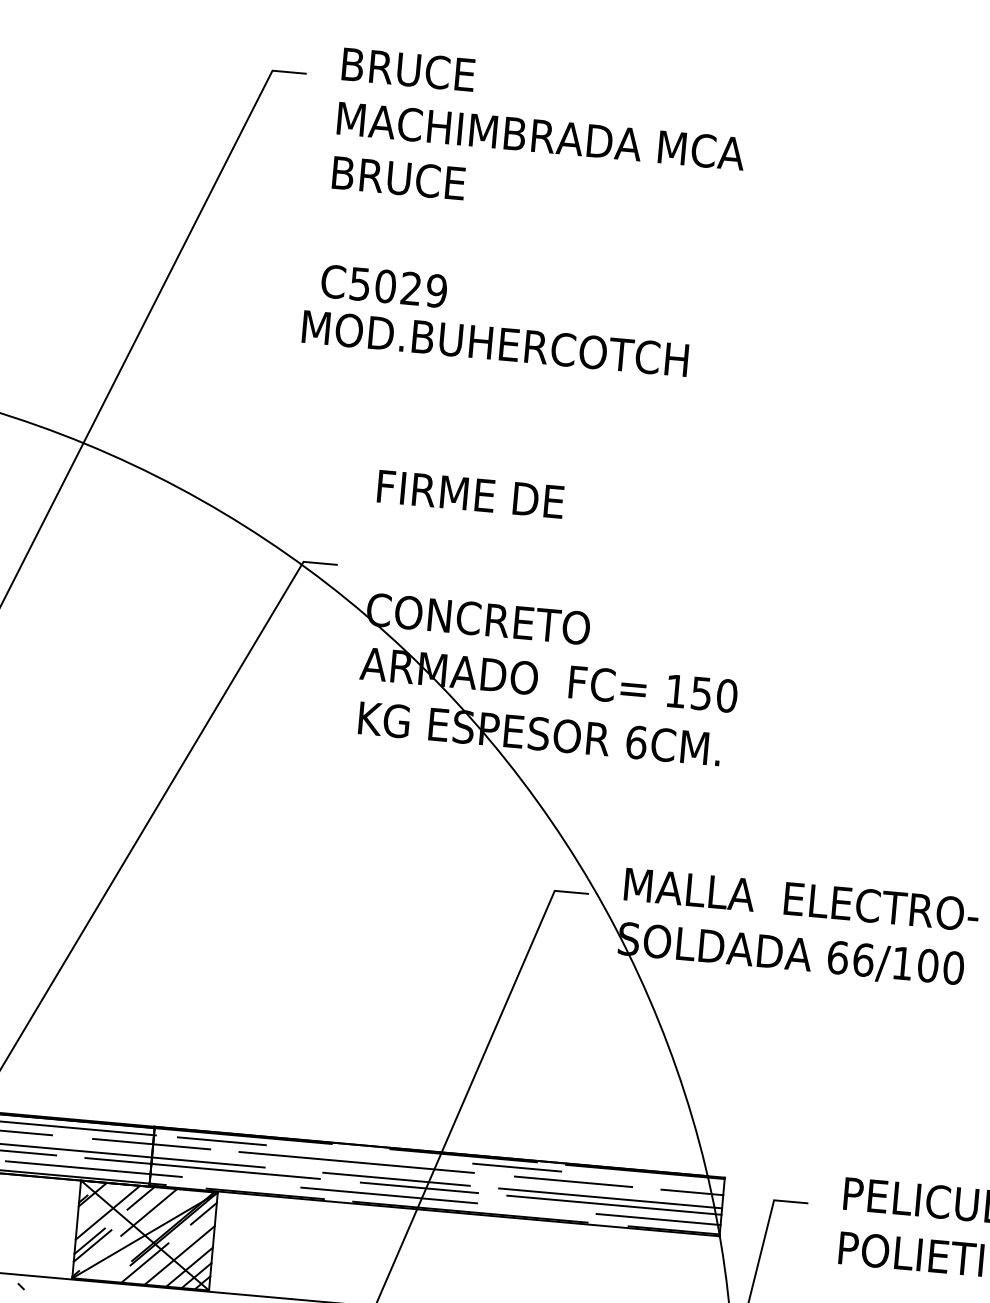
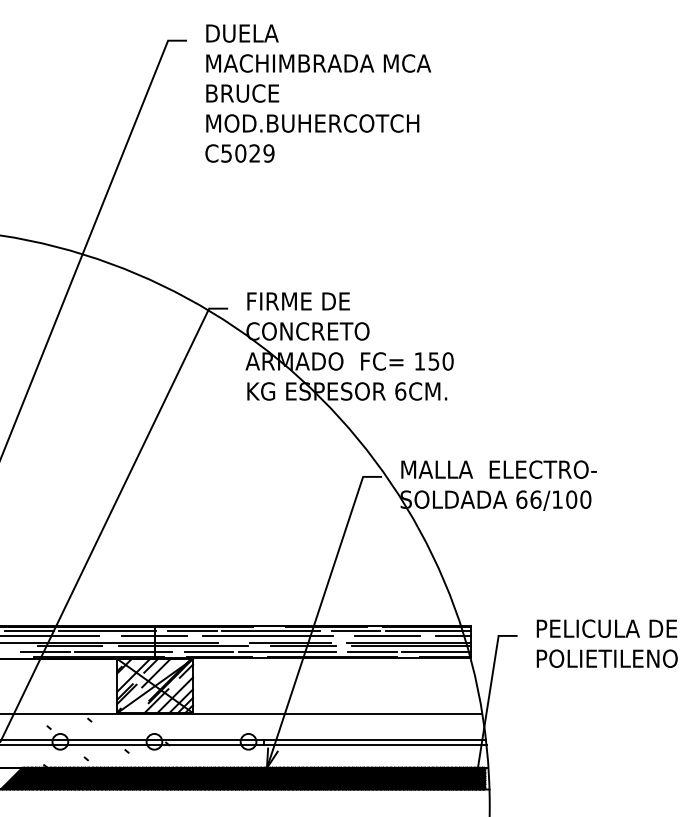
text: (410, 69) -> (243, 33), BRUCE -> DUELA
text: (494, 343) -> (312, 123), moved
text: (470, 494) -> (298, 301), moved
line: (362, 1153) -> (270, 630), added
line: (646, 1179) -> (427, 630), added
line: (246, 1183) -> (208, 652), added
line: (541, 1209) -> (371, 652), added

